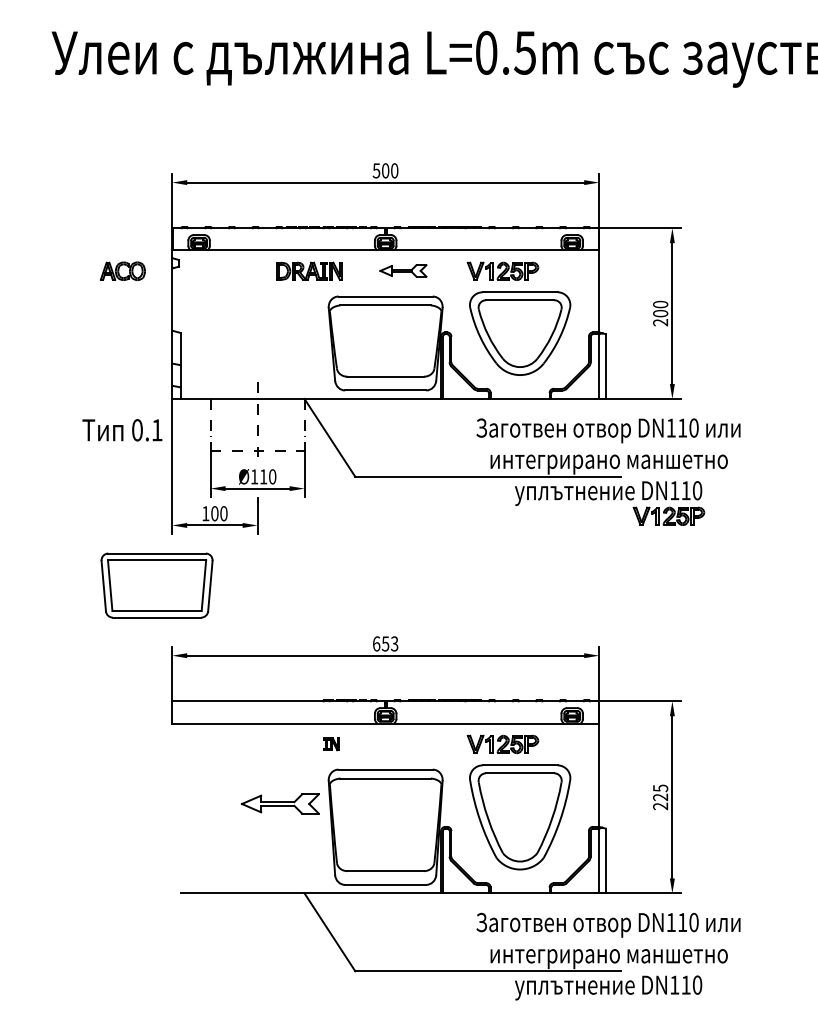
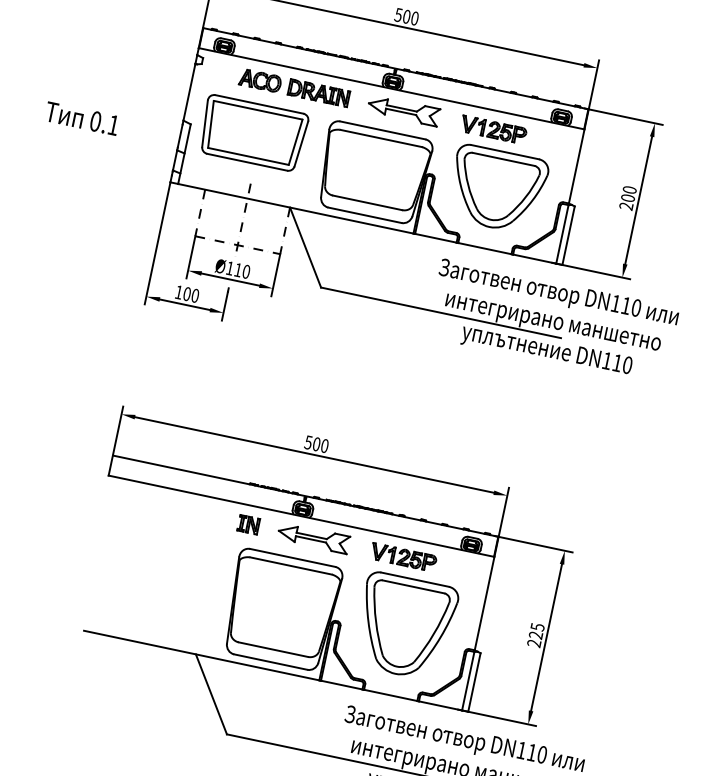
part: (403, 270) -> (403, 110), size x1.67
part: (122, 271) -> (260, 80), moved
text: (122, 430) -> (82, 118), moved
part: (668, 515) -> (596, 382), removed
part: (156, 585) -> (252, 133), moved
text: (385, 643) -> (316, 443), 653 -> 500
part: (331, 743) -> (248, 523), size x1.43
part: (280, 803) -> (313, 537), moved

